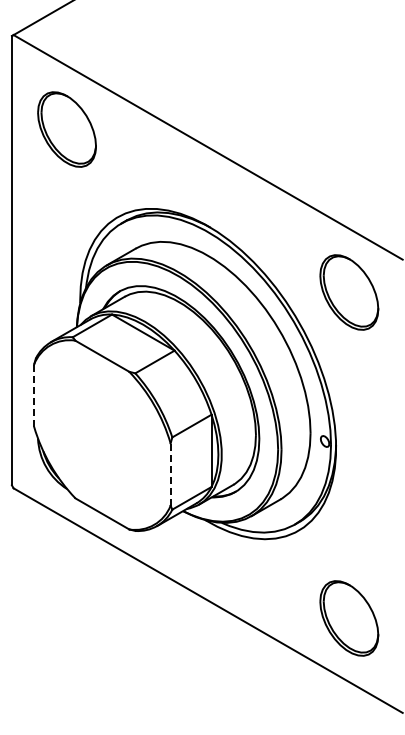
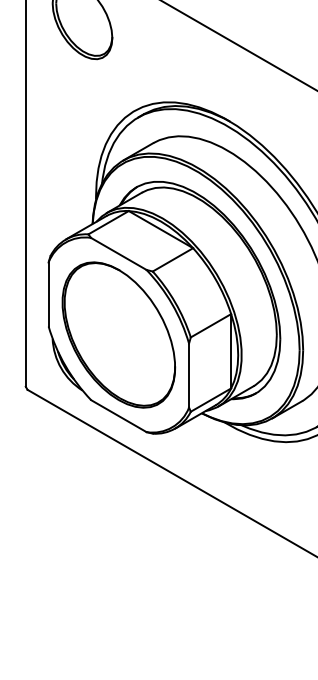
line: (34, 396) -> (49, 295), dashed -> solid
part: (101, 434) -> (117, 334), added
line: (170, 474) -> (188, 375), dashed -> solid

